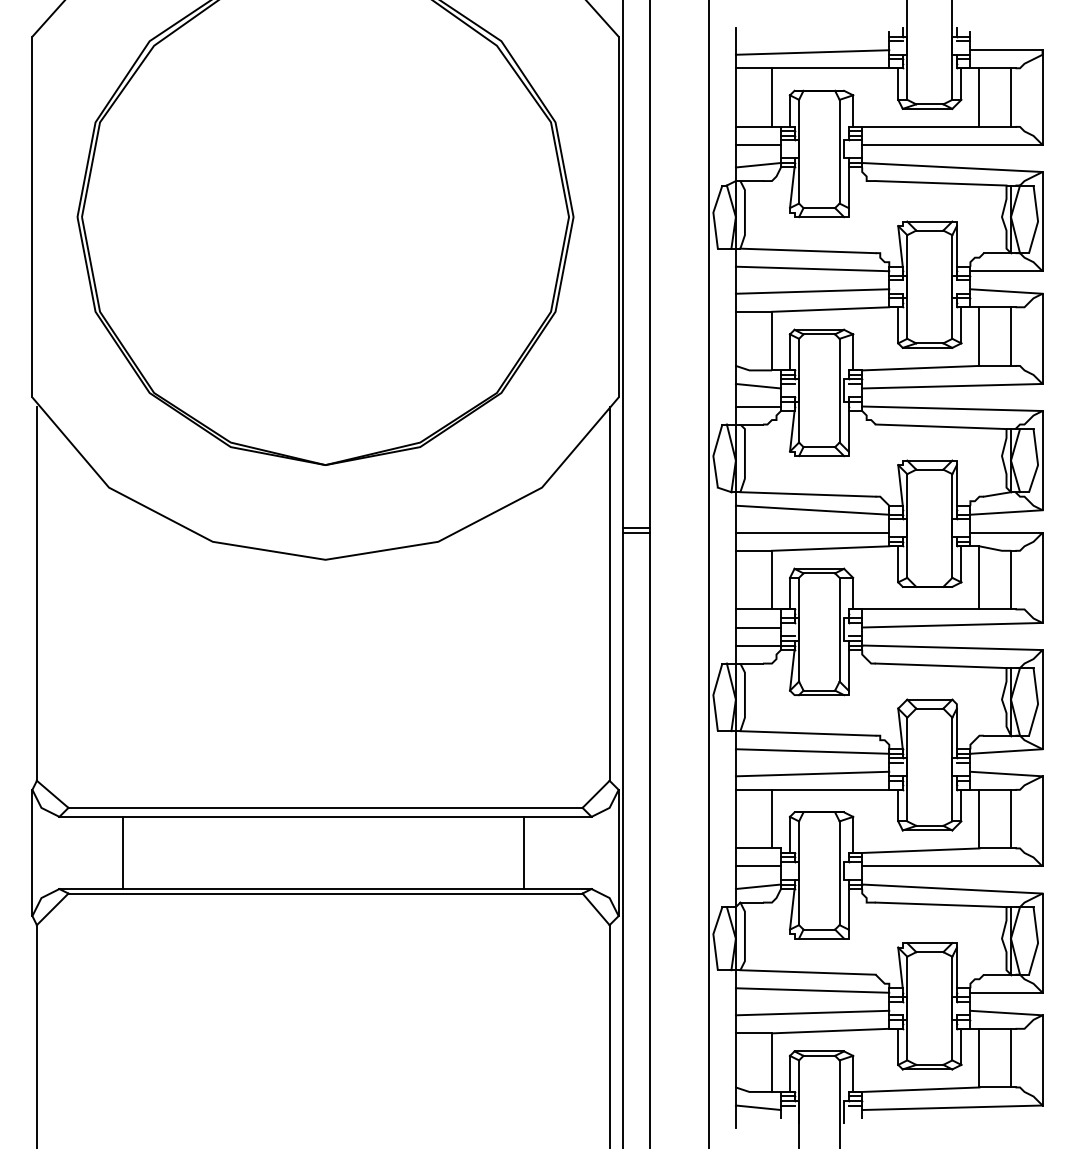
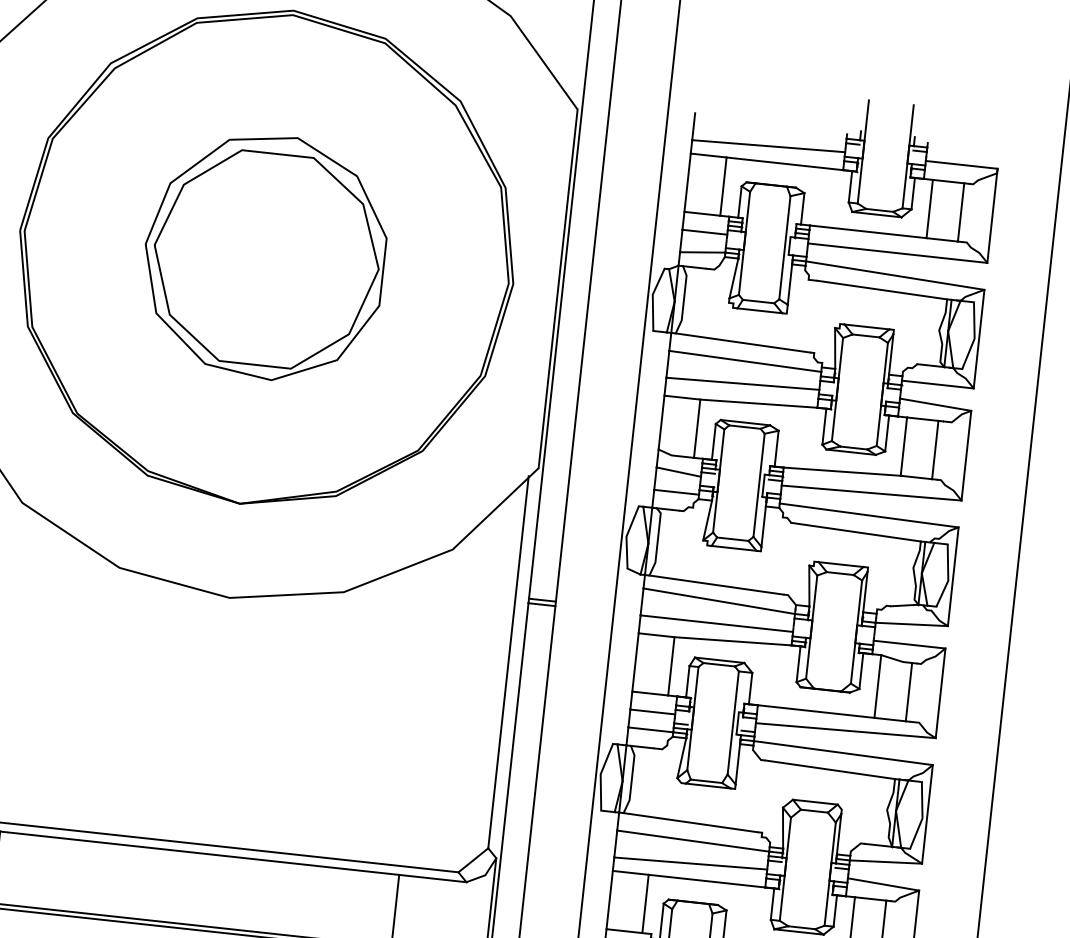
part: (323, 216) -> (264, 256), added

